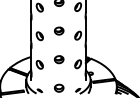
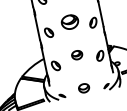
part: (59, 30) -> (70, 21), size x1.6

